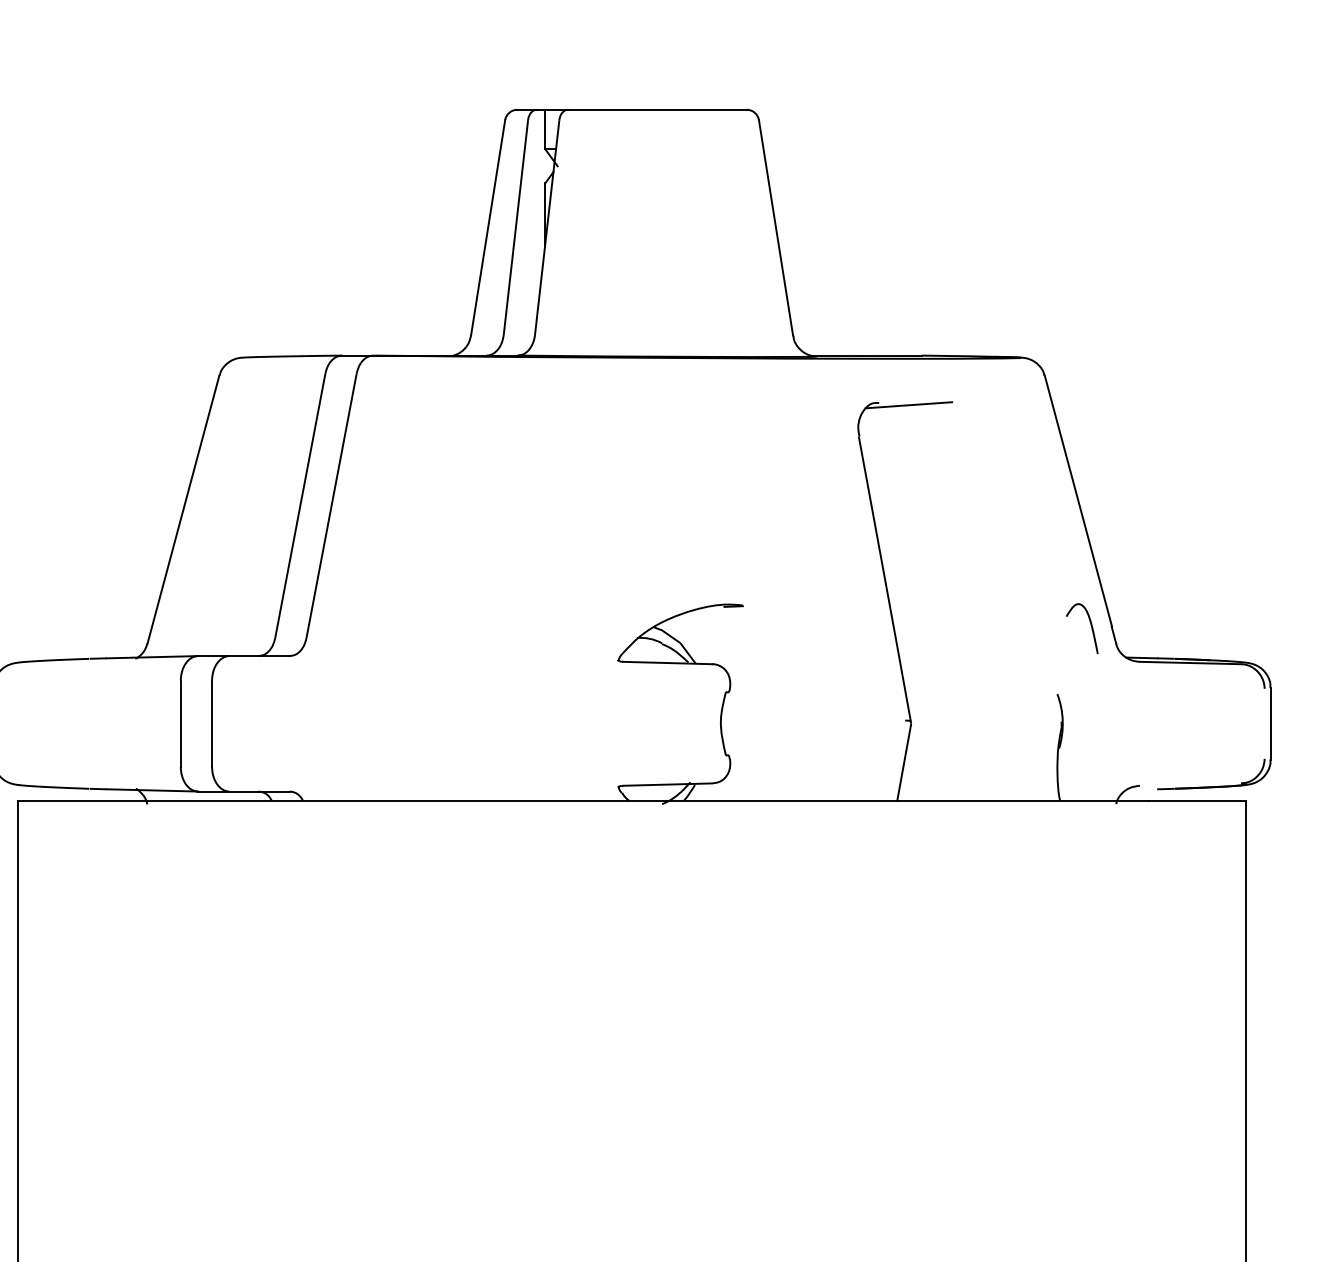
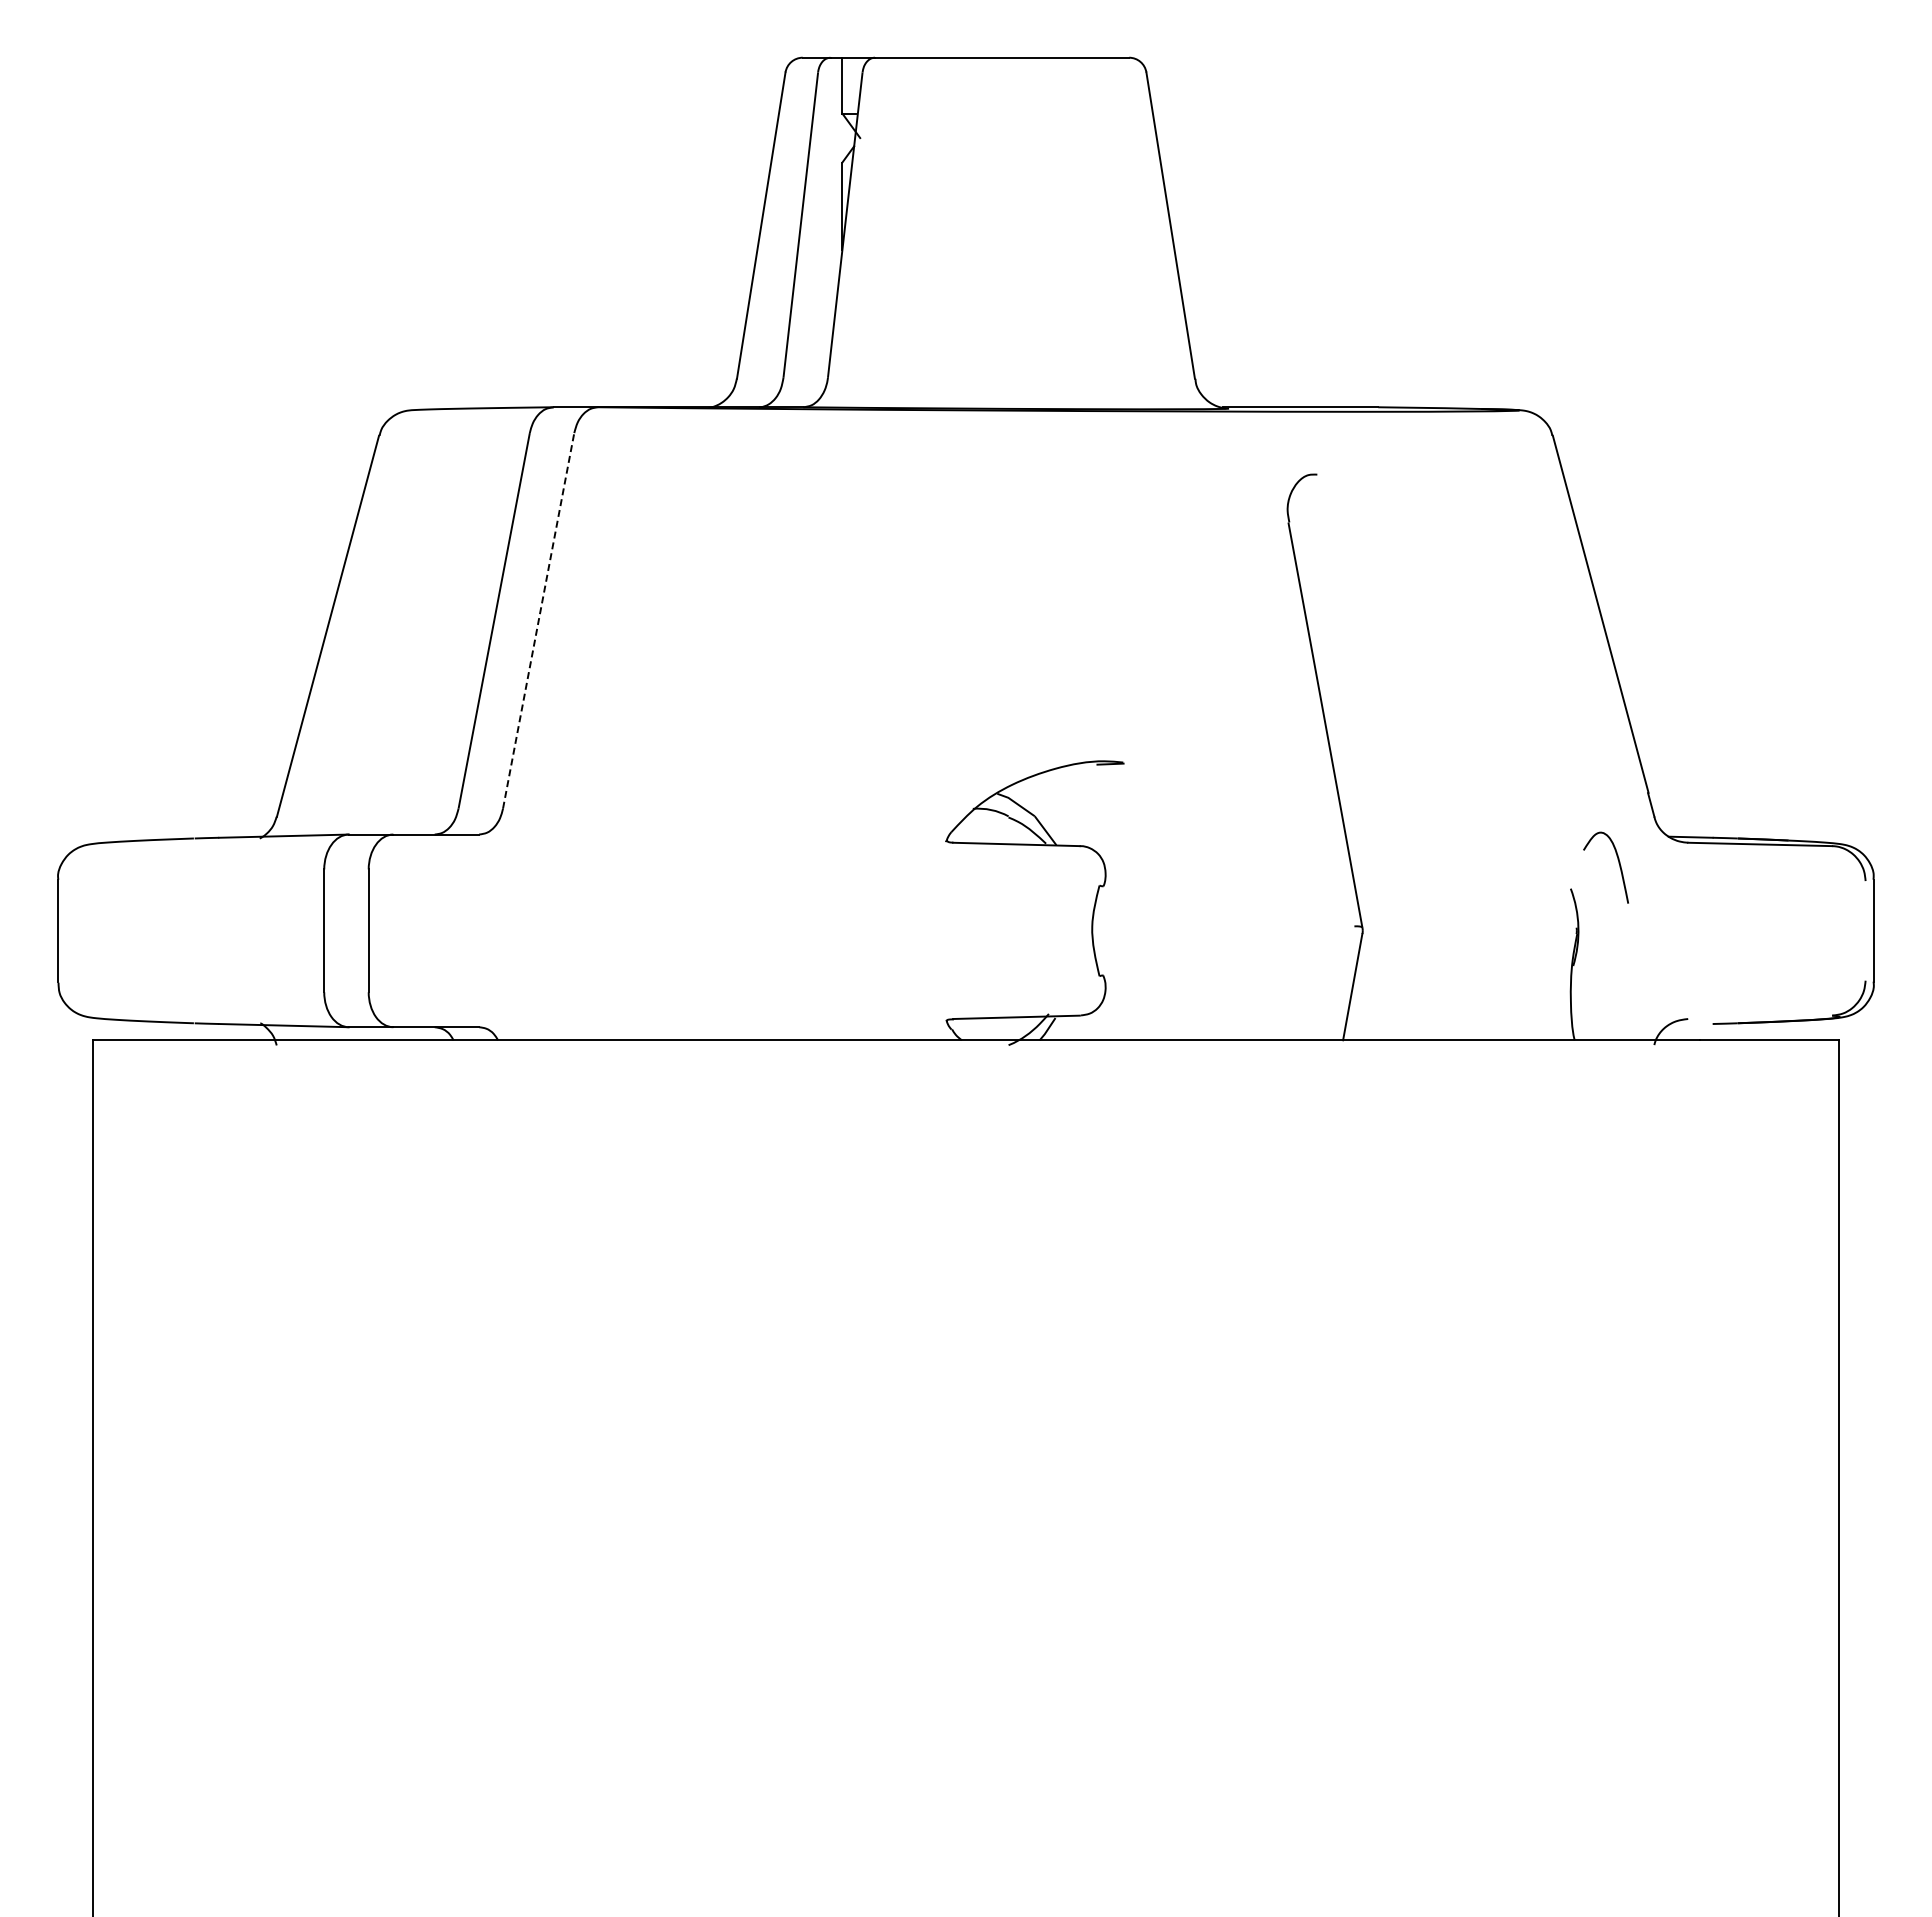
line: (908, 404) -> (1359, 477), removed
line: (331, 505) -> (538, 620), solid -> dashed
curve: (1090, 625) -> (1618, 863), moved

